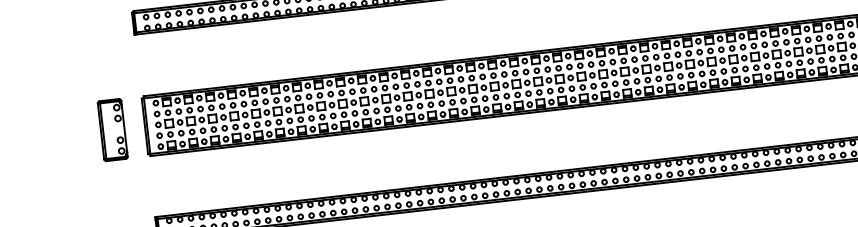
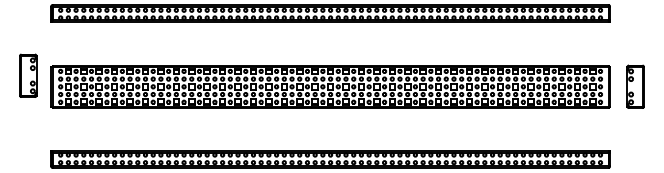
part: (113, 129) -> (28, 75), moved

